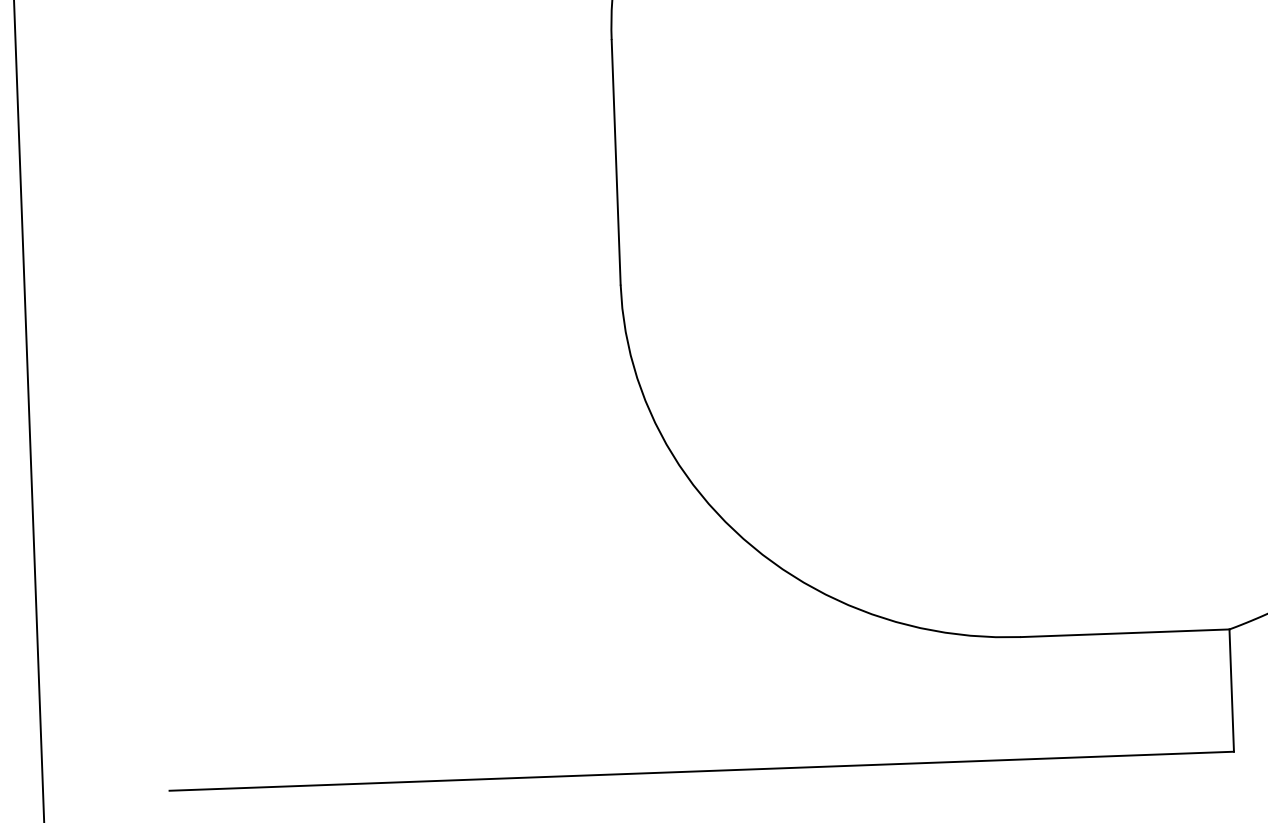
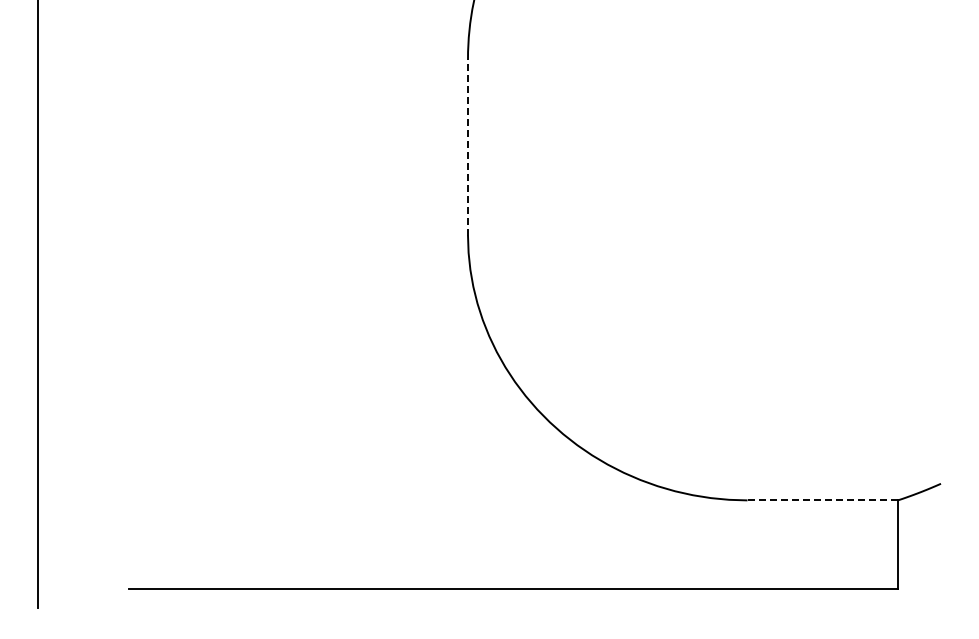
line: (615, 161) -> (467, 146), solid -> dashed
line: (1124, 633) -> (822, 500), solid -> dashed

